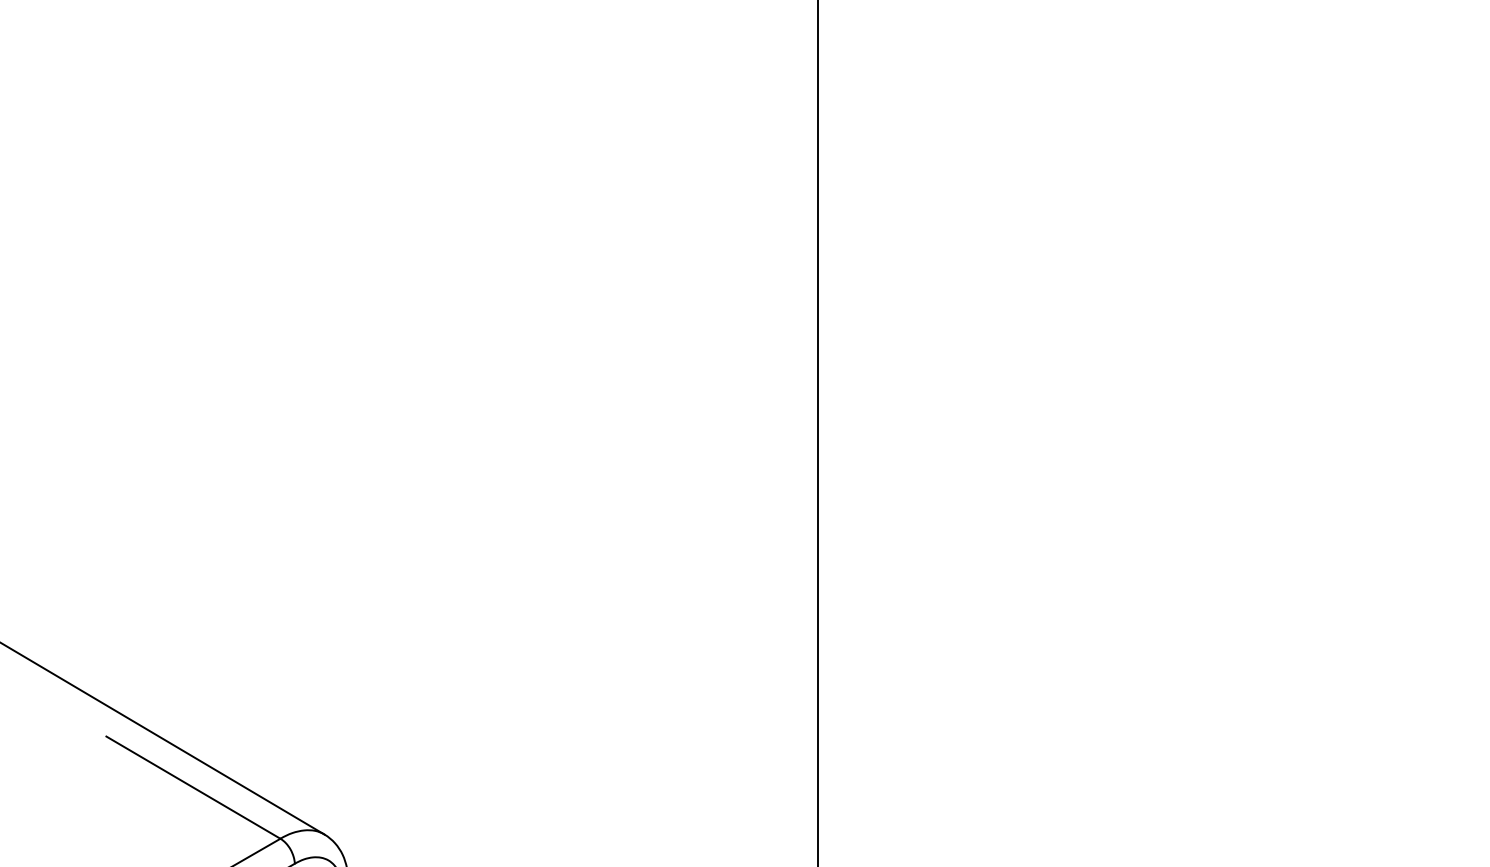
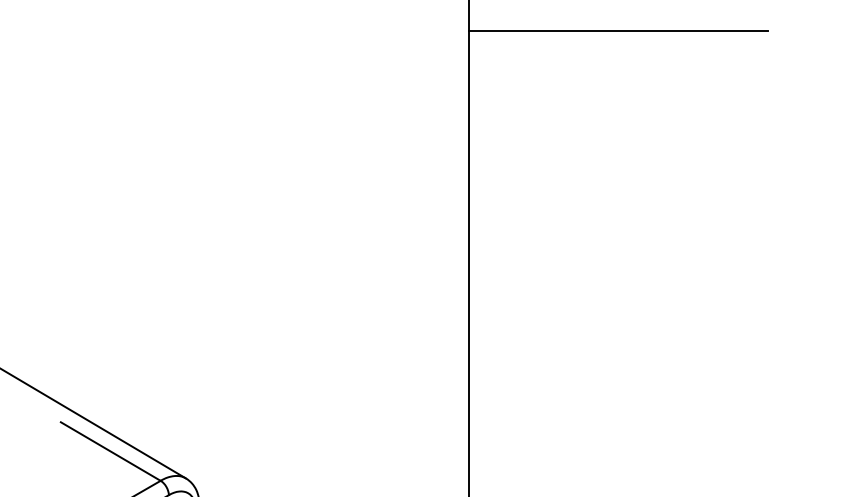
line: (1079, 53) -> (618, 30), added

